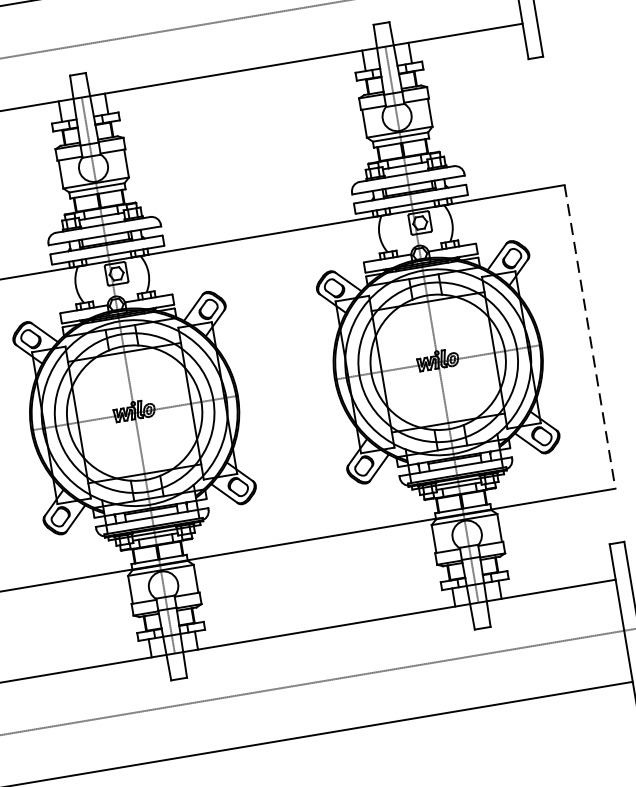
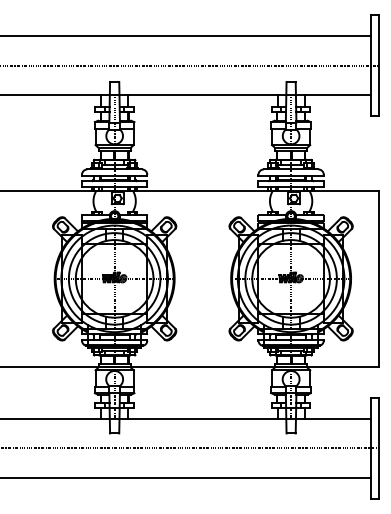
line: (590, 337) -> (379, 279), dashed -> solid

